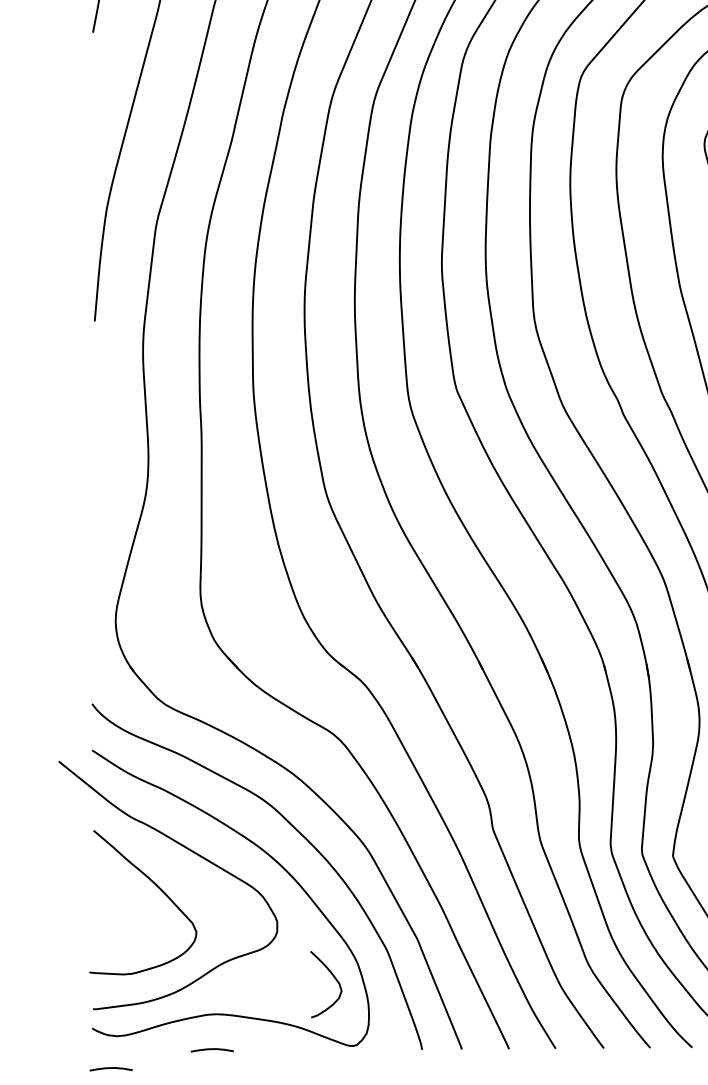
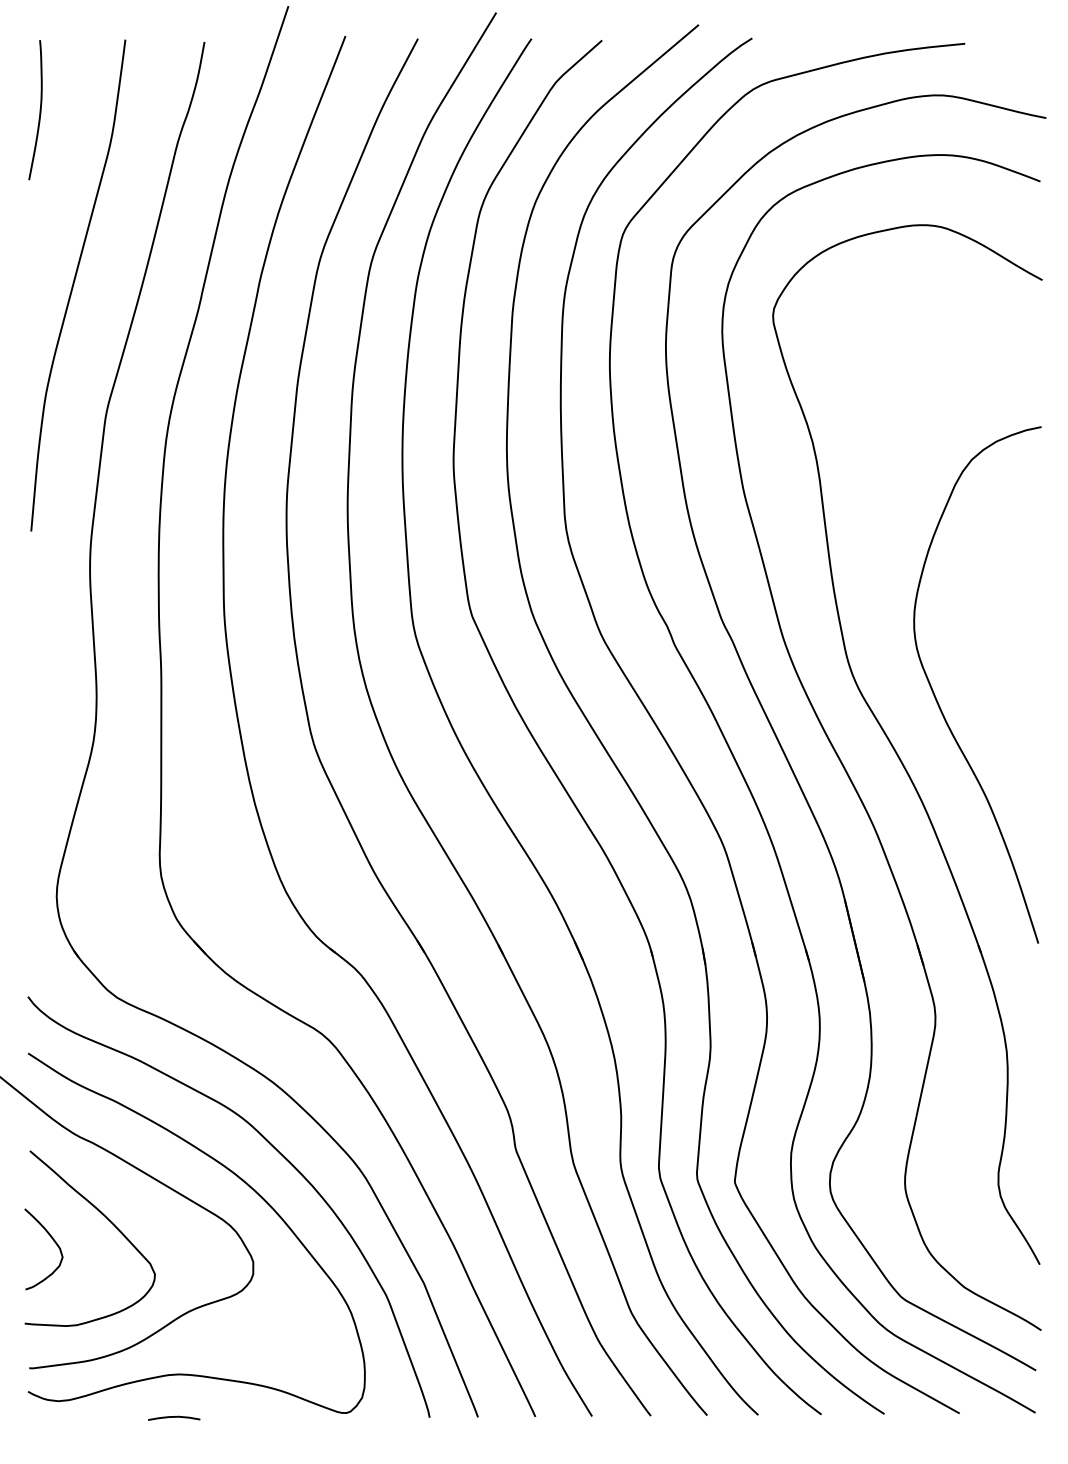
curve: (334, 978) -> (53, 1241), moved
curve: (111, 1068) -> (51, 1440), removed

